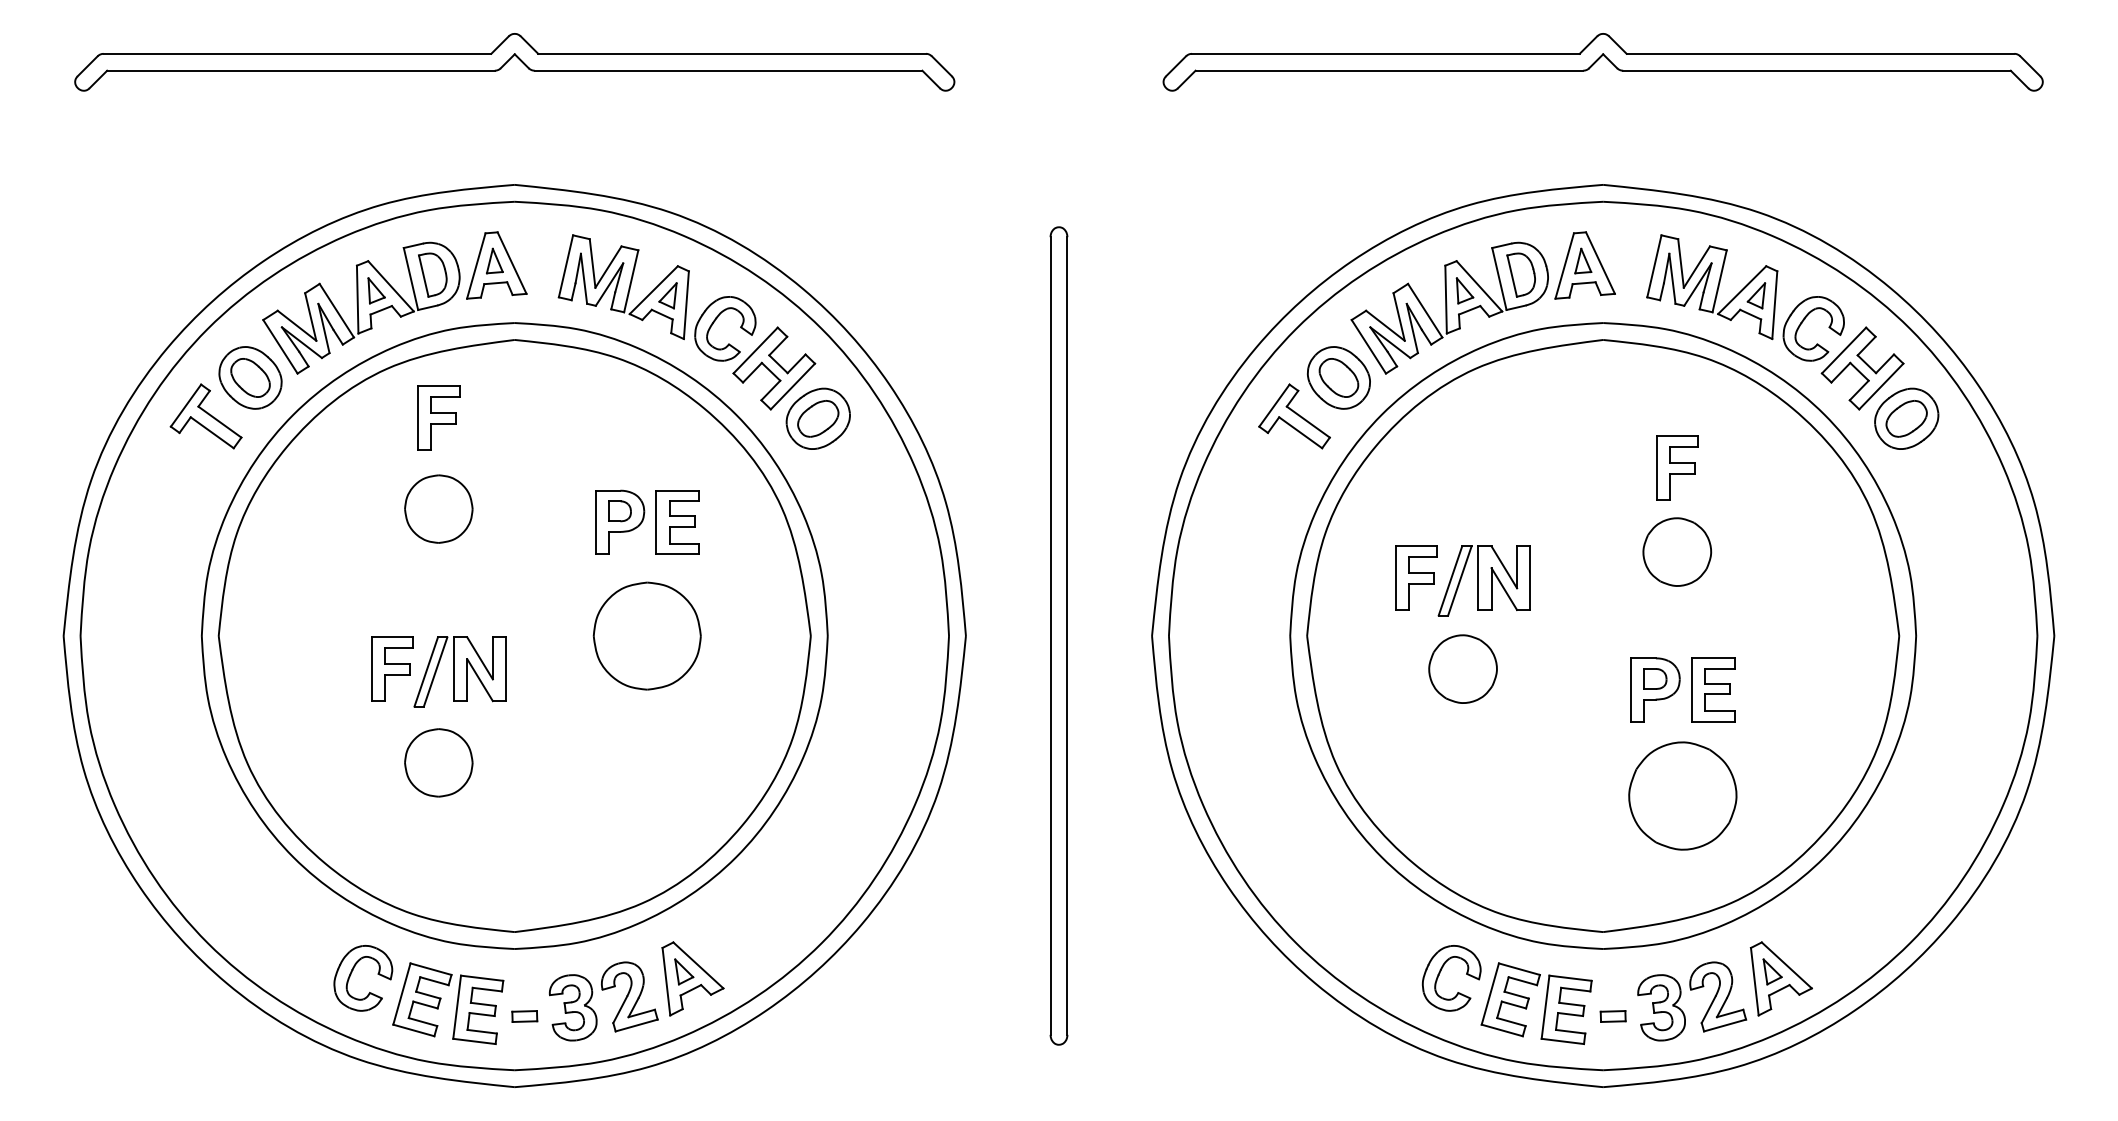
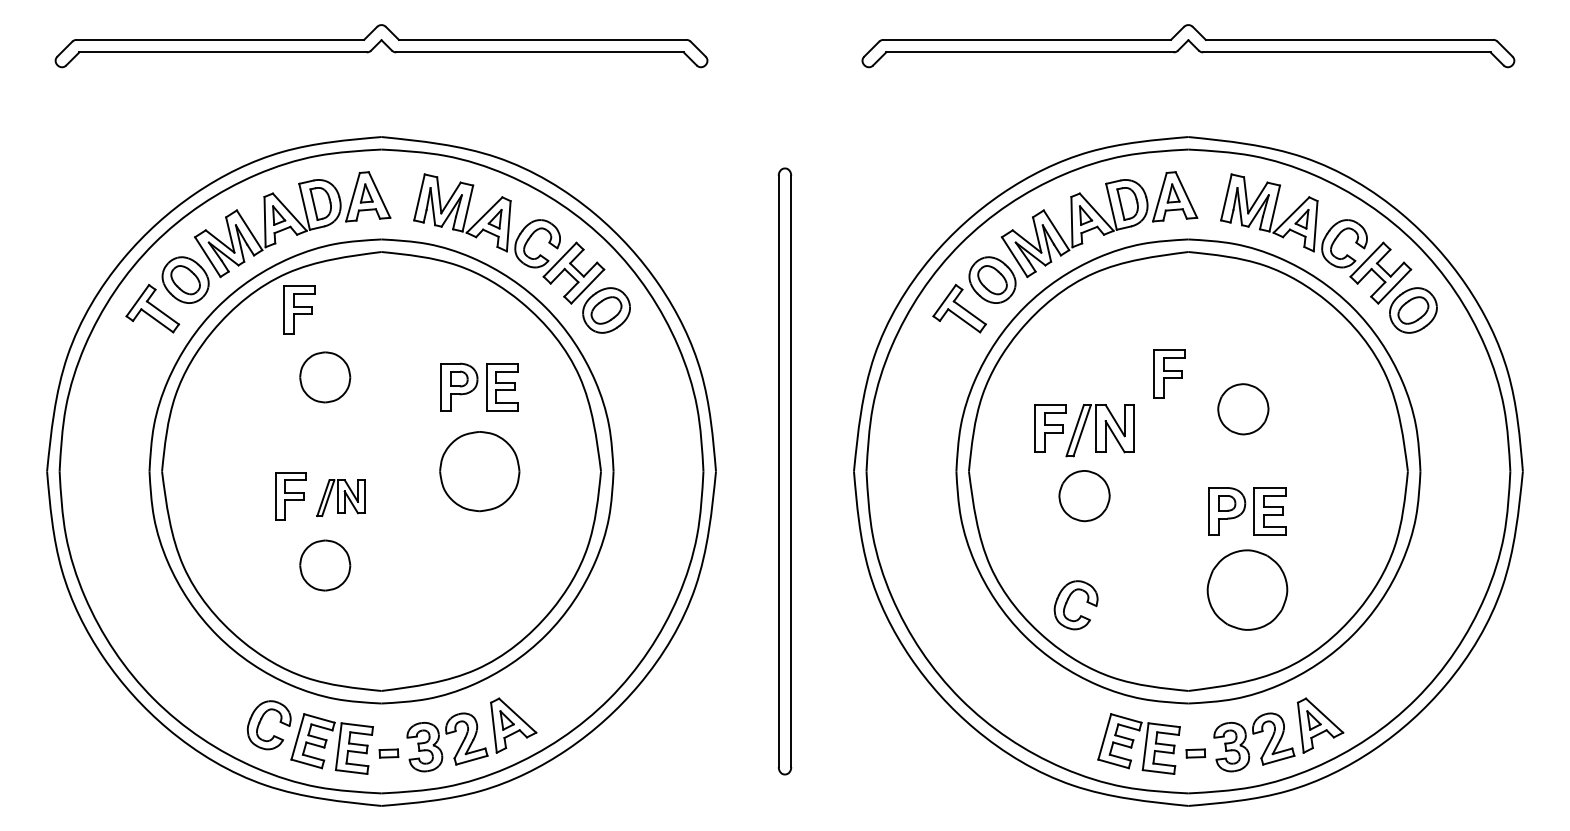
part: (439, 417) -> (299, 309), moved
part: (1677, 467) -> (1169, 373), moved
part: (459, 671) -> (340, 497), size x0.7
part: (1440, 975) -> (1067, 603), moved

